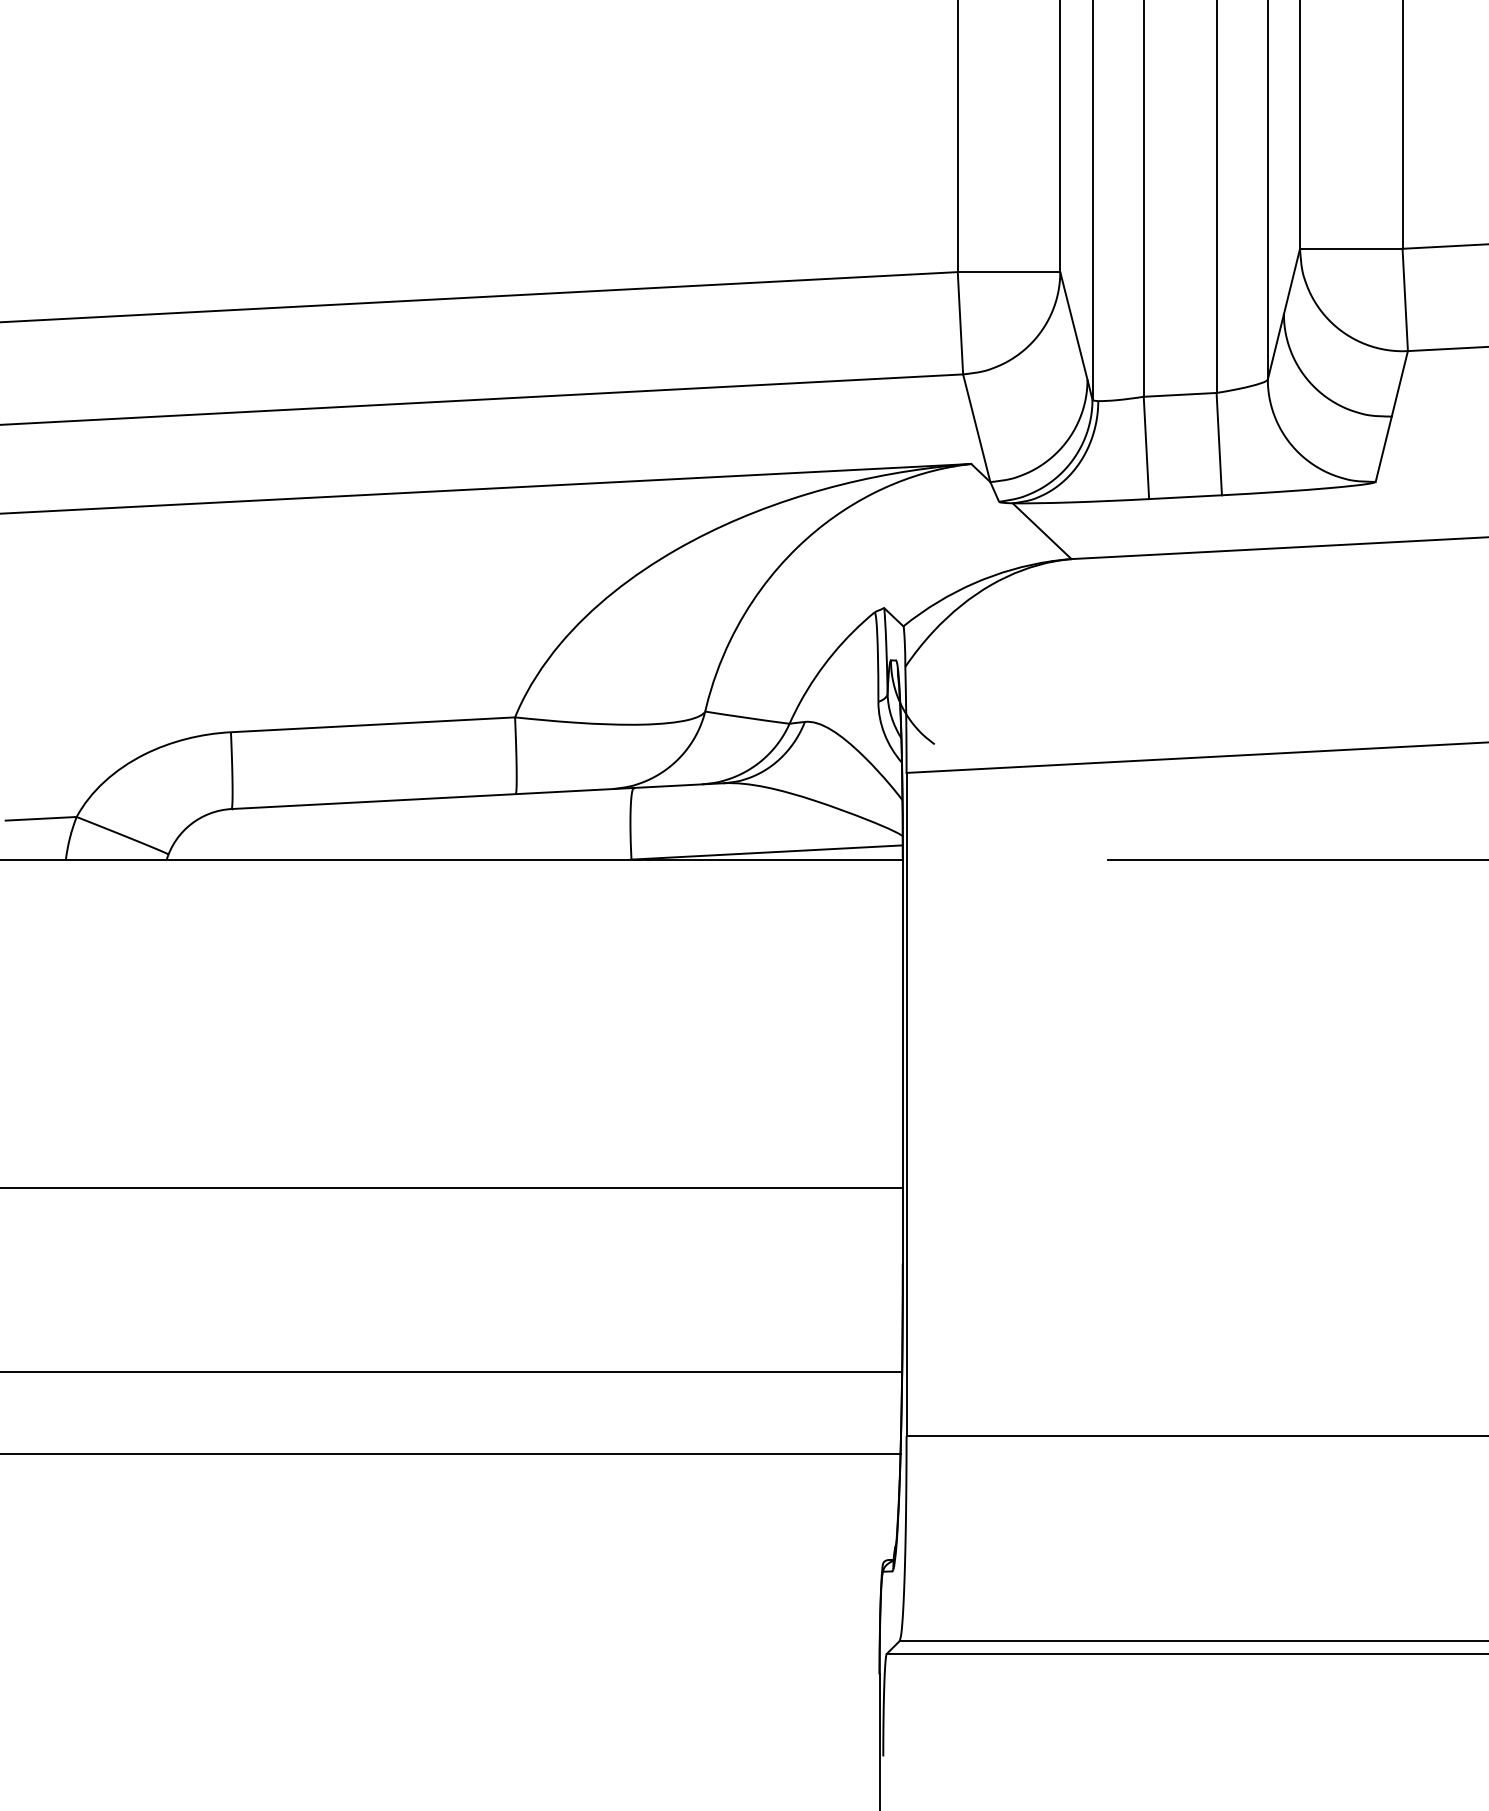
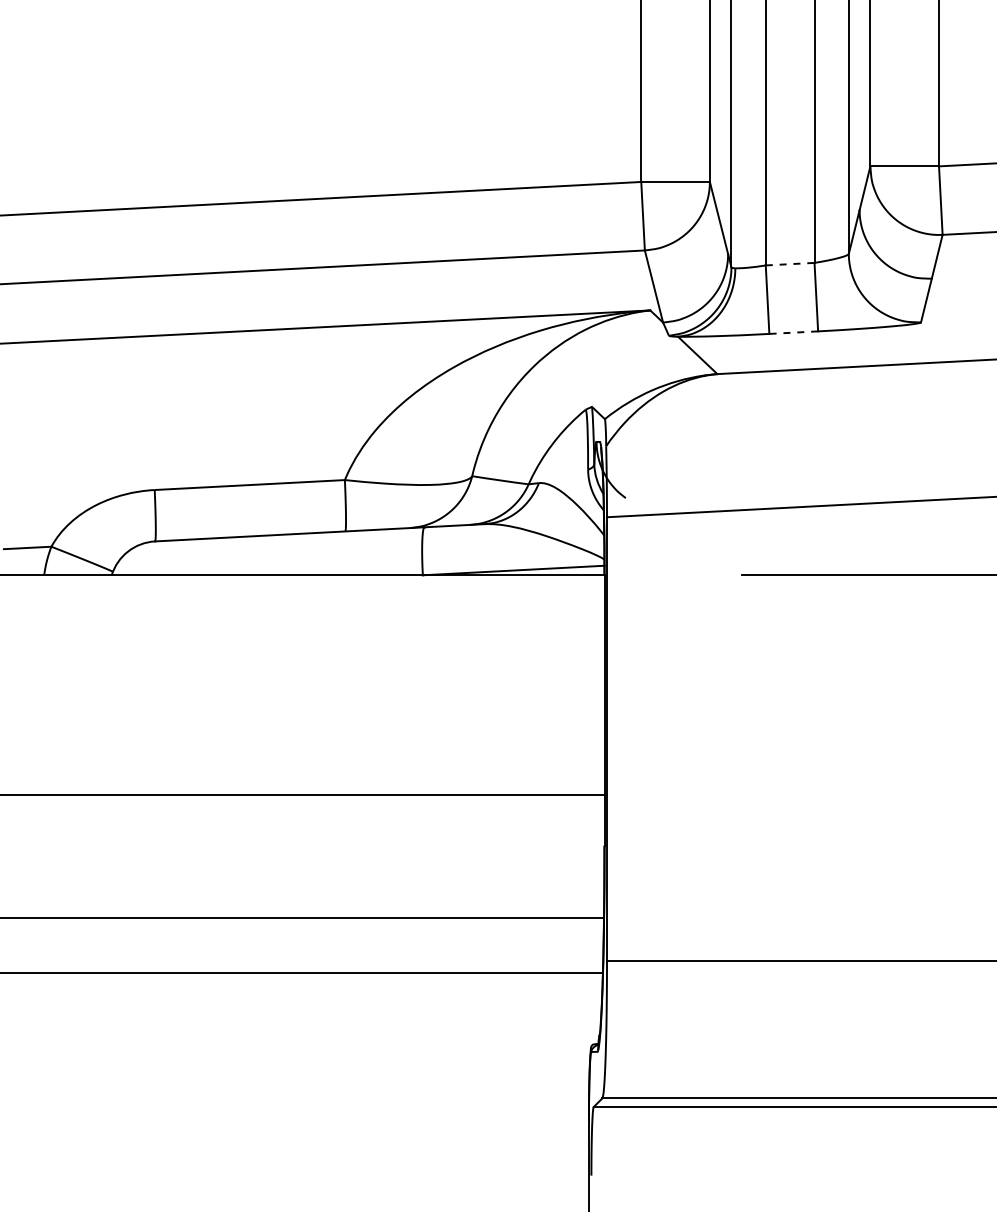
line: (1180, 395) -> (790, 264), solid -> dashed
line: (1185, 496) -> (793, 332), solid -> dashed

